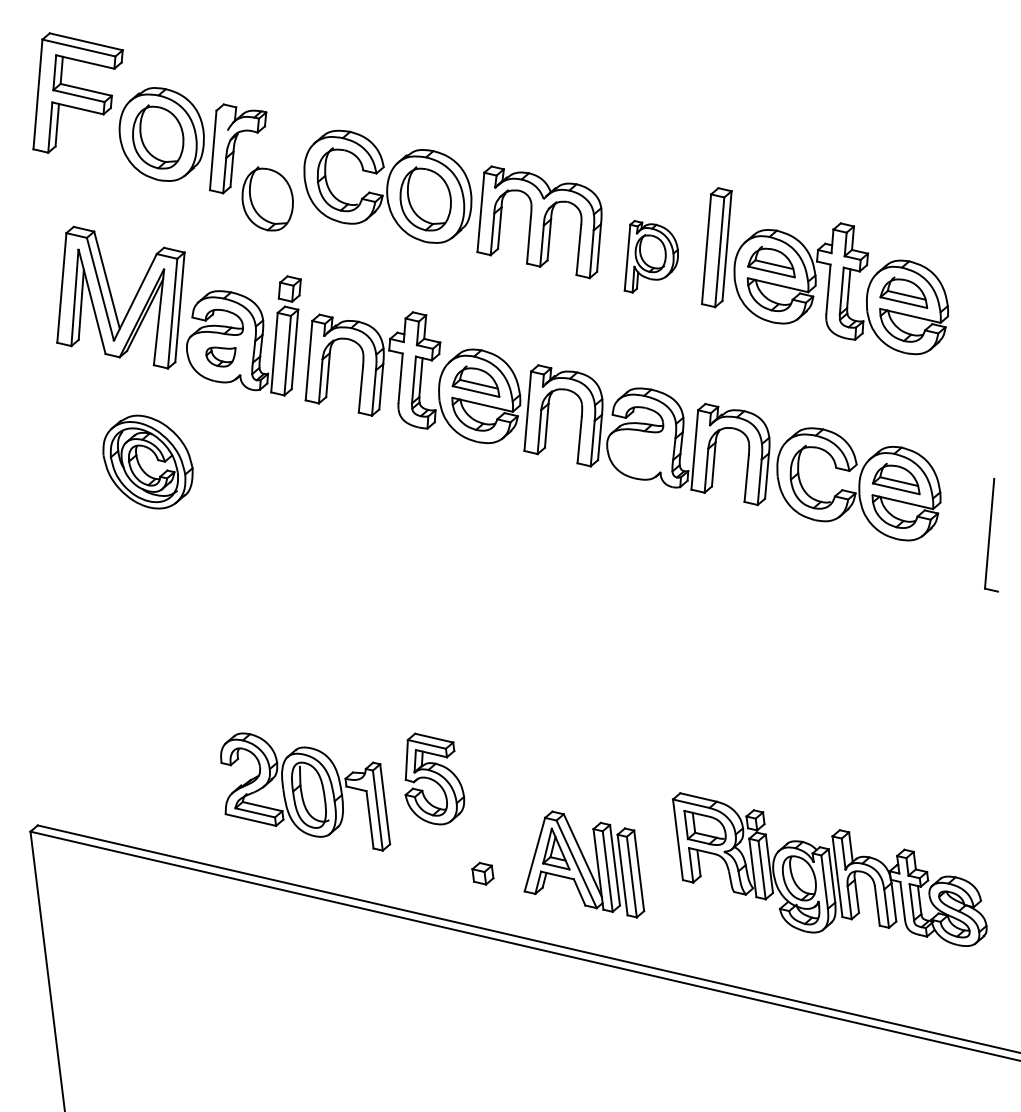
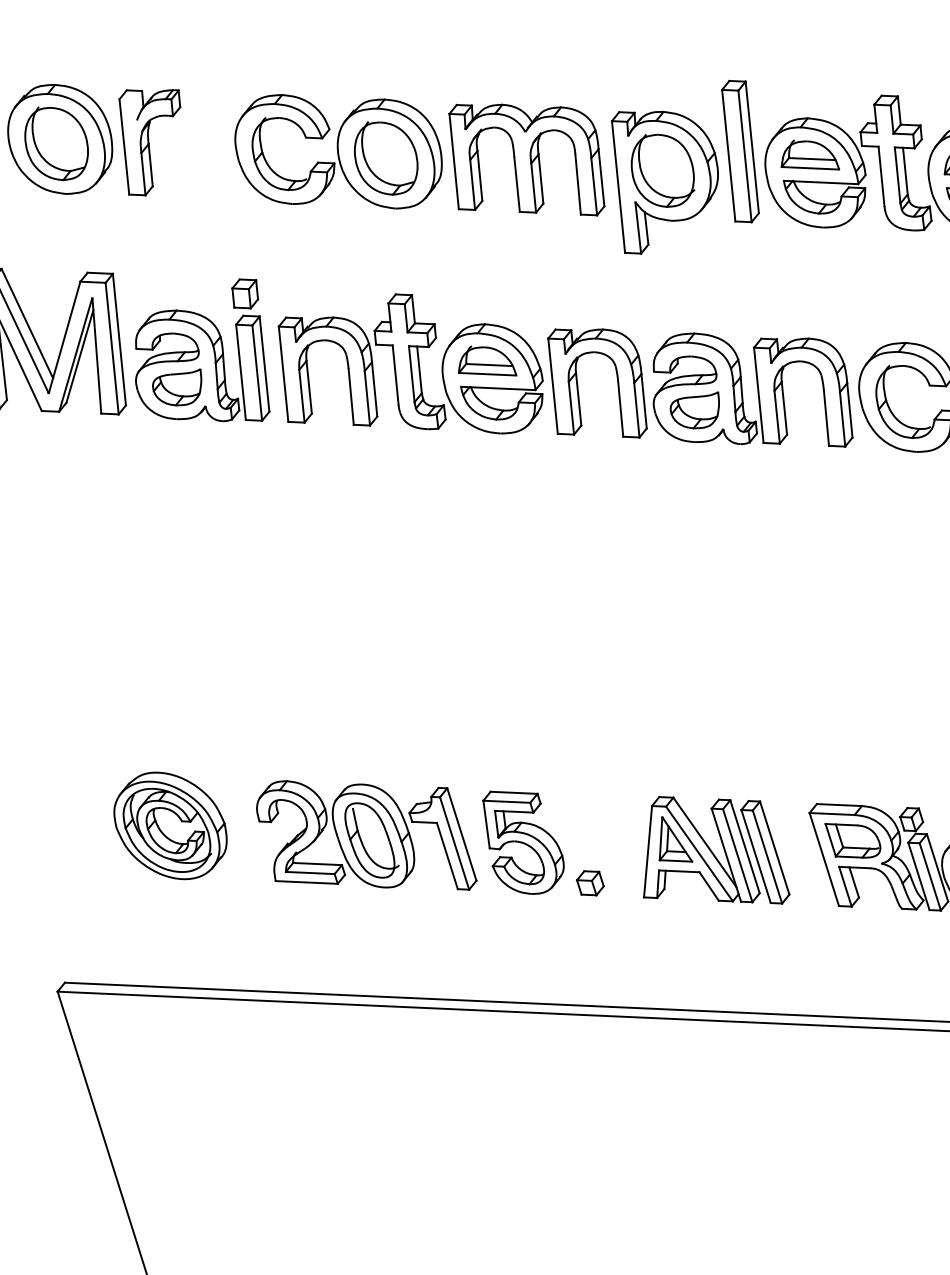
part: (267, 198) -> (198, 191), removed
part: (651, 256) -> (665, 176), size x1.67
part: (220, 356) -> (178, 388), size x1.43
part: (640, 454) -> (695, 412), added
part: (147, 461) -> (169, 825), moved
part: (305, 791) -> (364, 836), moved
part: (584, 864) -> (708, 852), moved
part: (482, 873) -> (589, 883), moved

